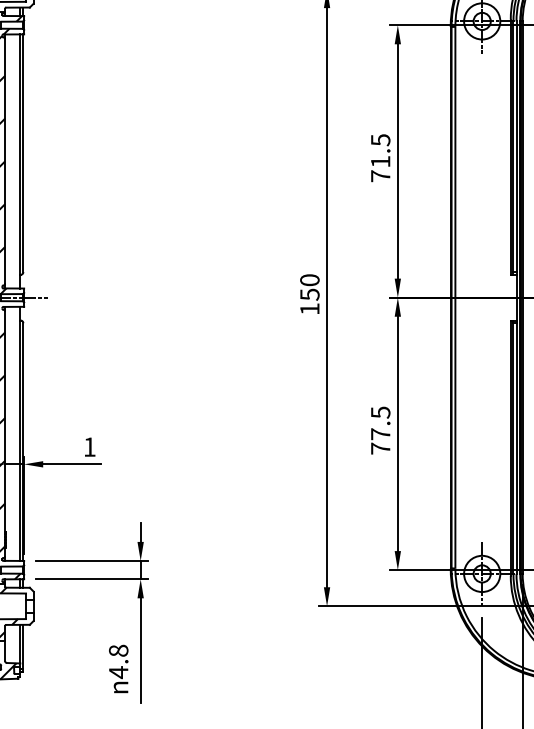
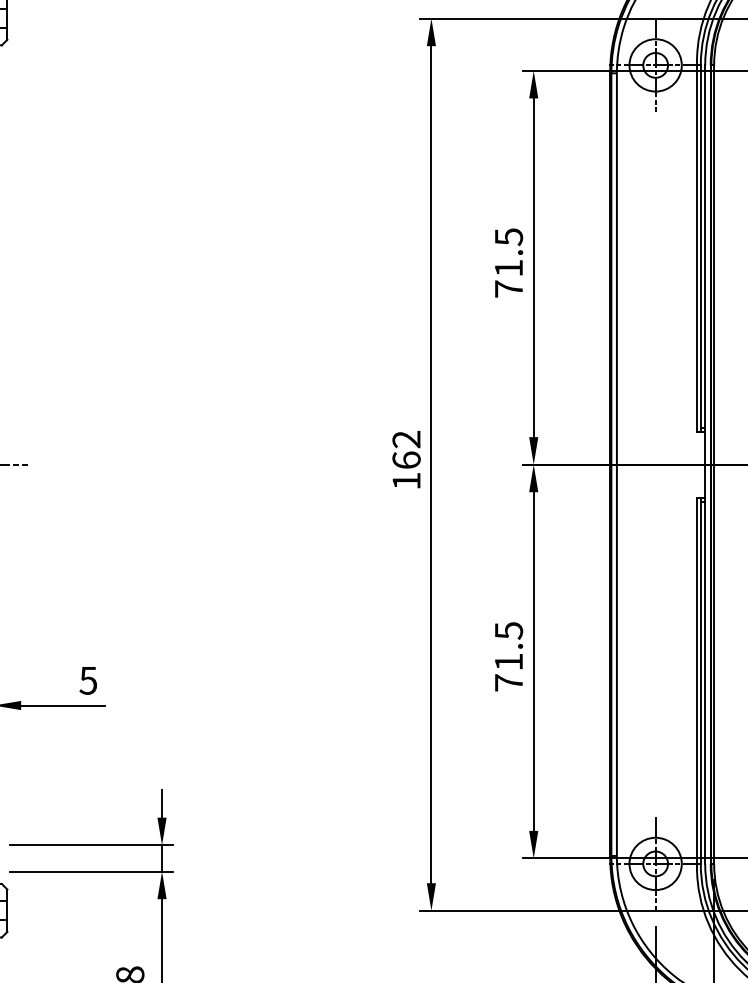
text: (309, 287) -> (406, 449), 150 -> 162
text: (380, 434) -> (508, 662), 77.5 -> 71.5
text: (89, 446) -> (88, 679), 1 -> 5

